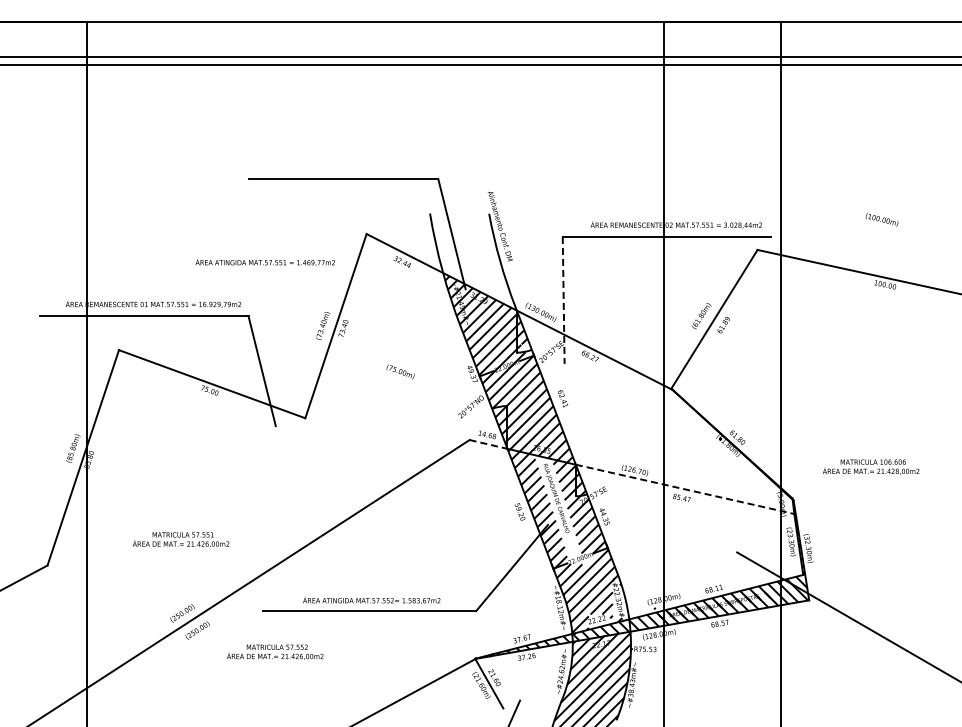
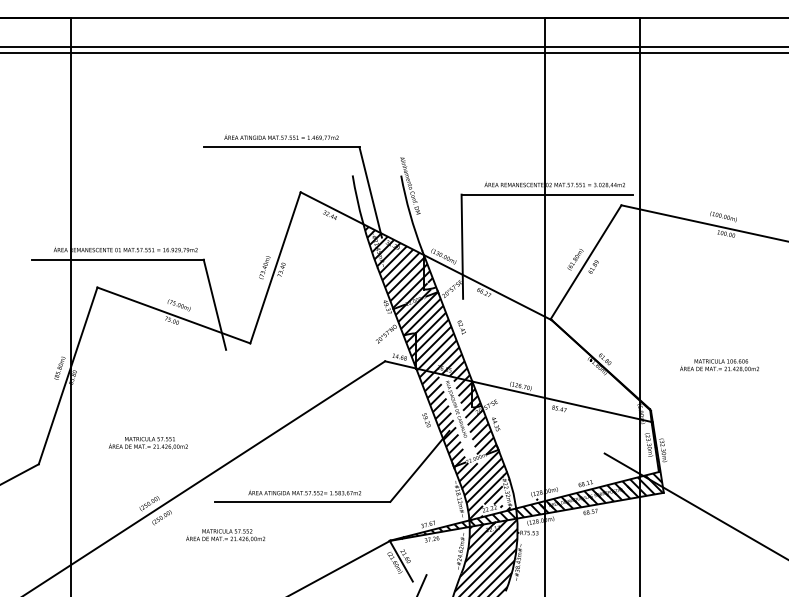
text: (881, 219) -> (723, 216), moved
text: (264, 262) -> (280, 137), moved
line: (563, 300) -> (462, 246), dashed -> solid
text: (400, 371) -> (179, 305), moved
line: (489, 444) -> (401, 364), dashed -> solid
text: (871, 466) -> (719, 364), moved
line: (685, 489) -> (562, 401), dashed -> solid

